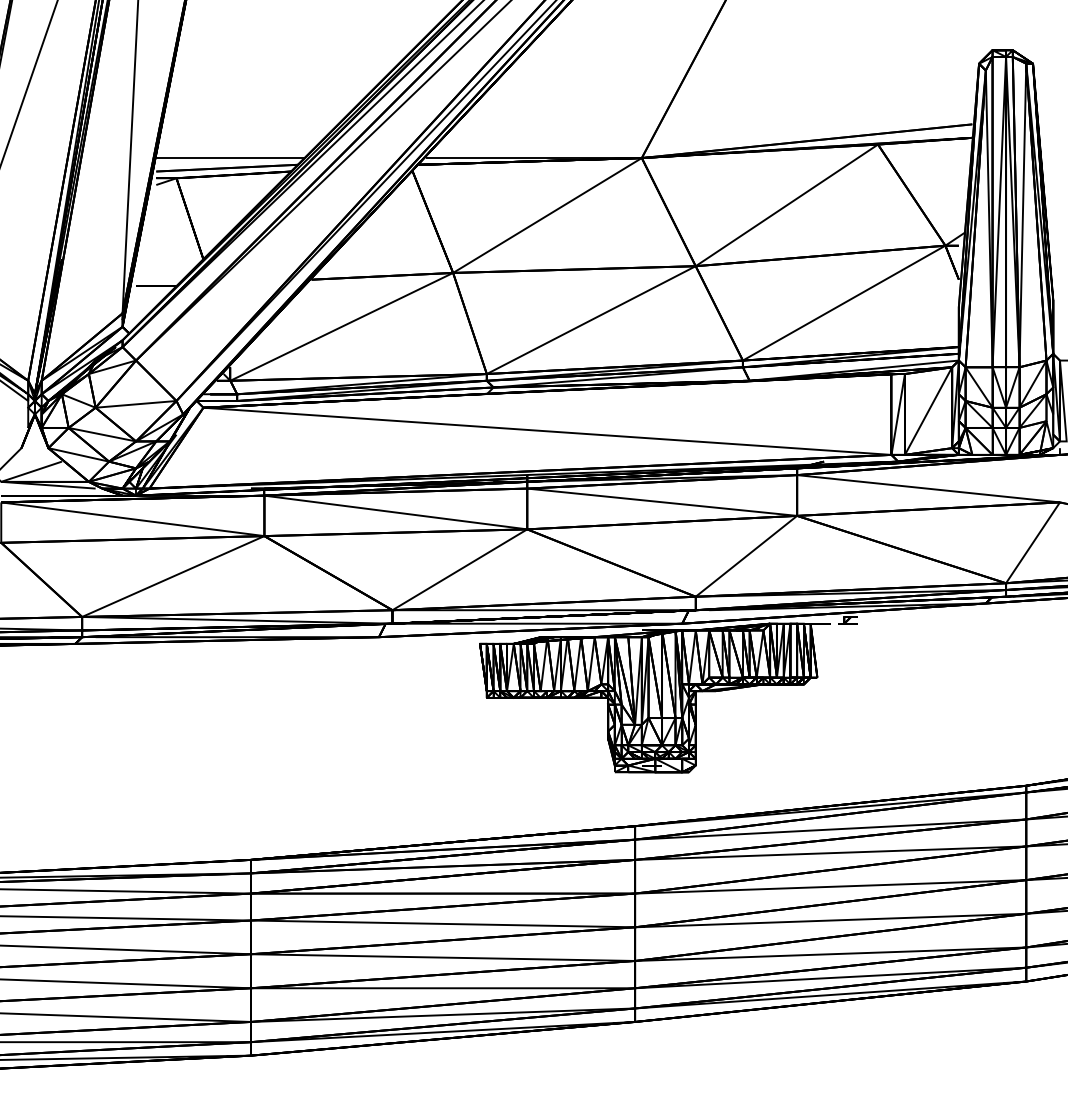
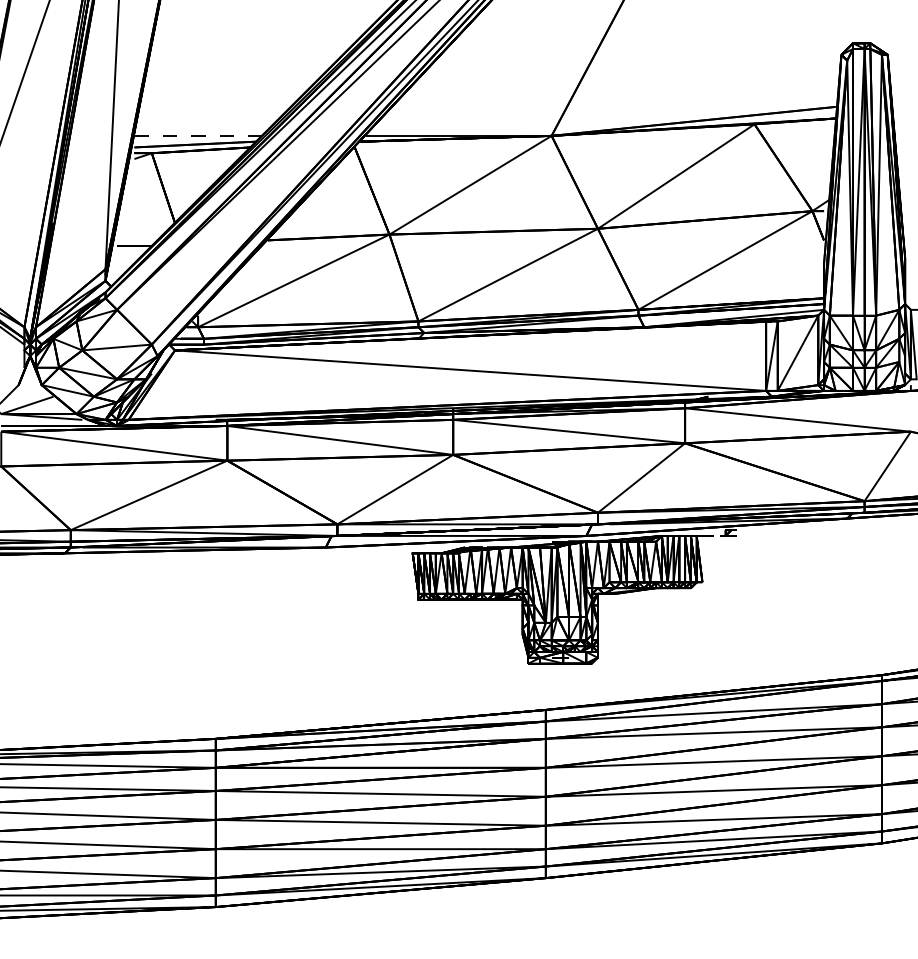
line: (230, 157) -> (198, 135), solid -> dashed

